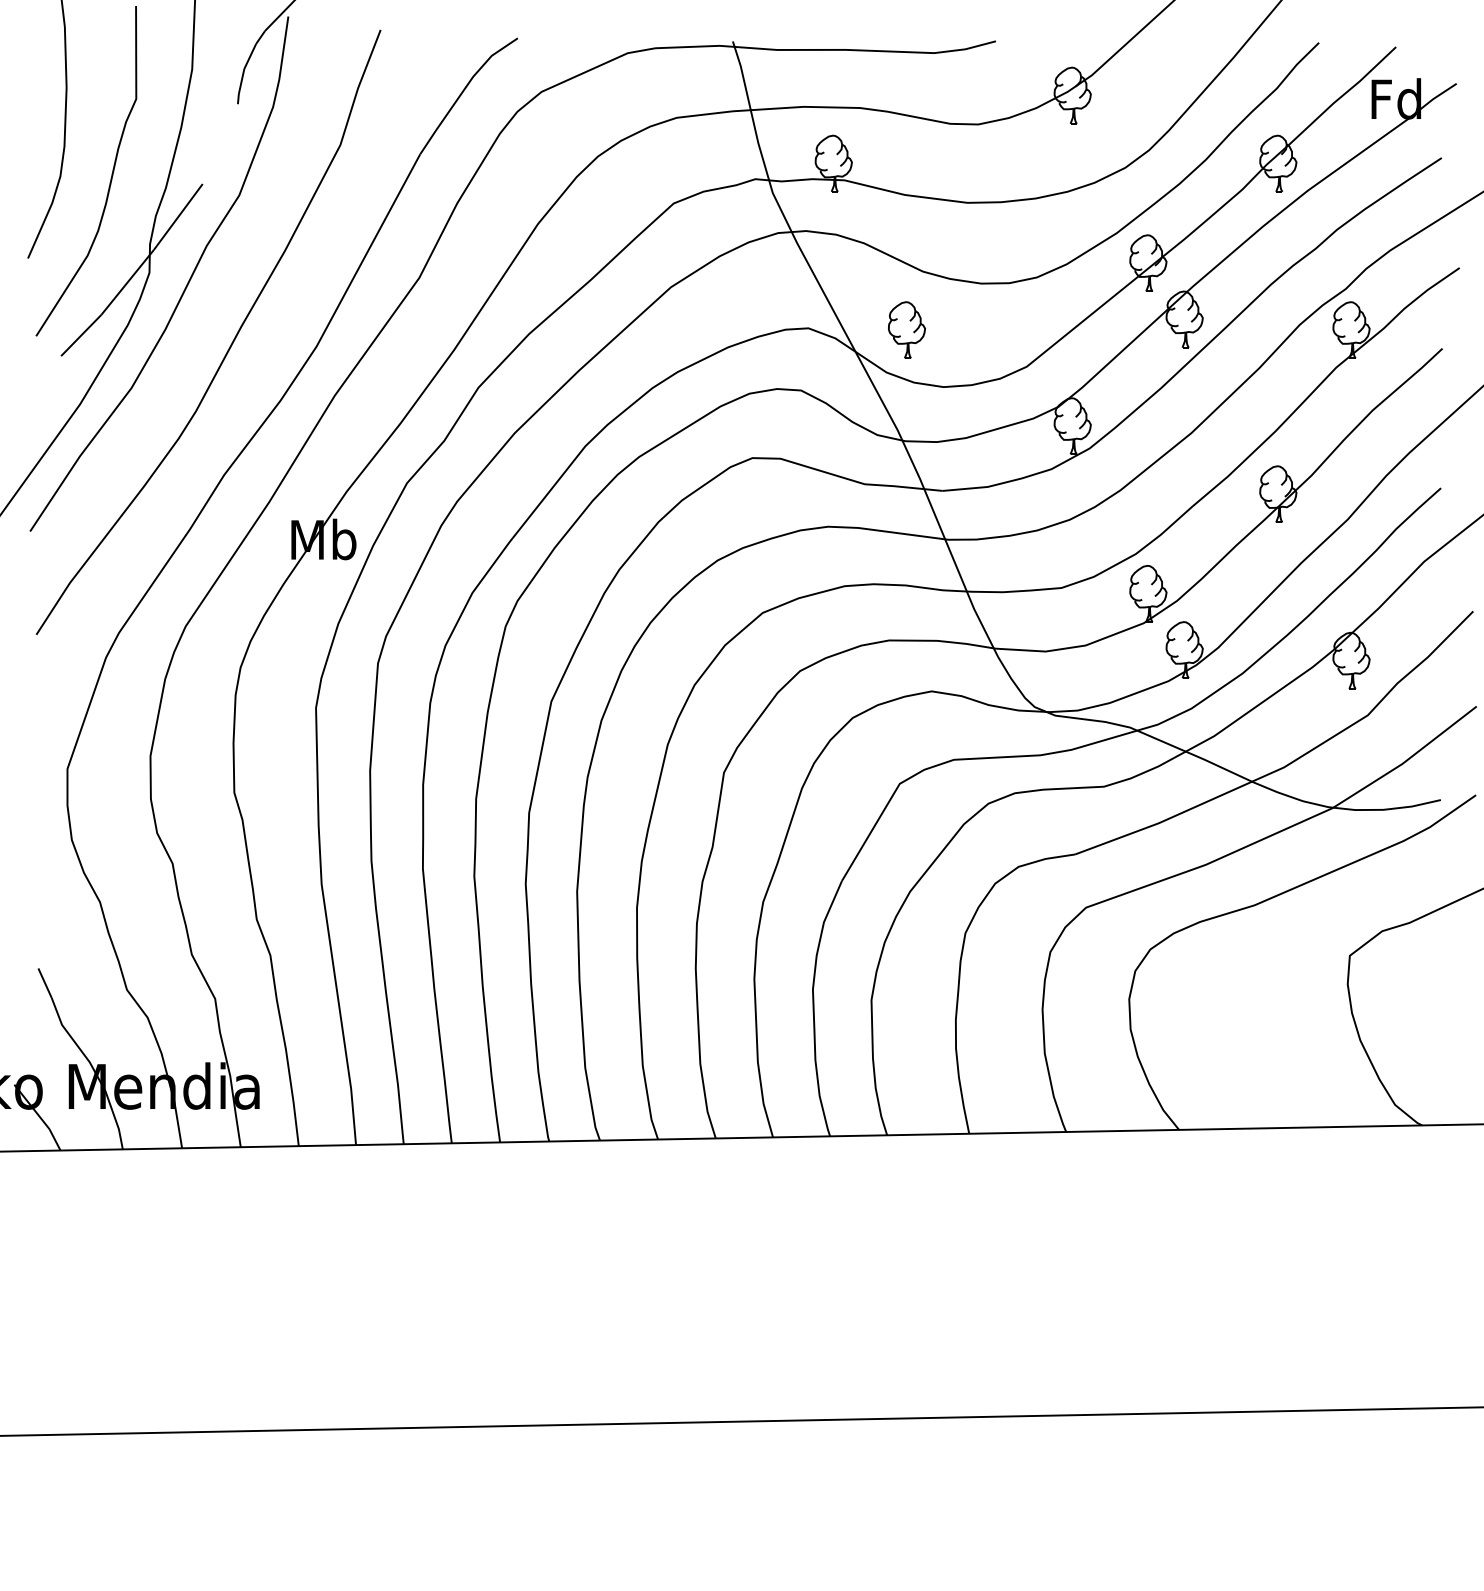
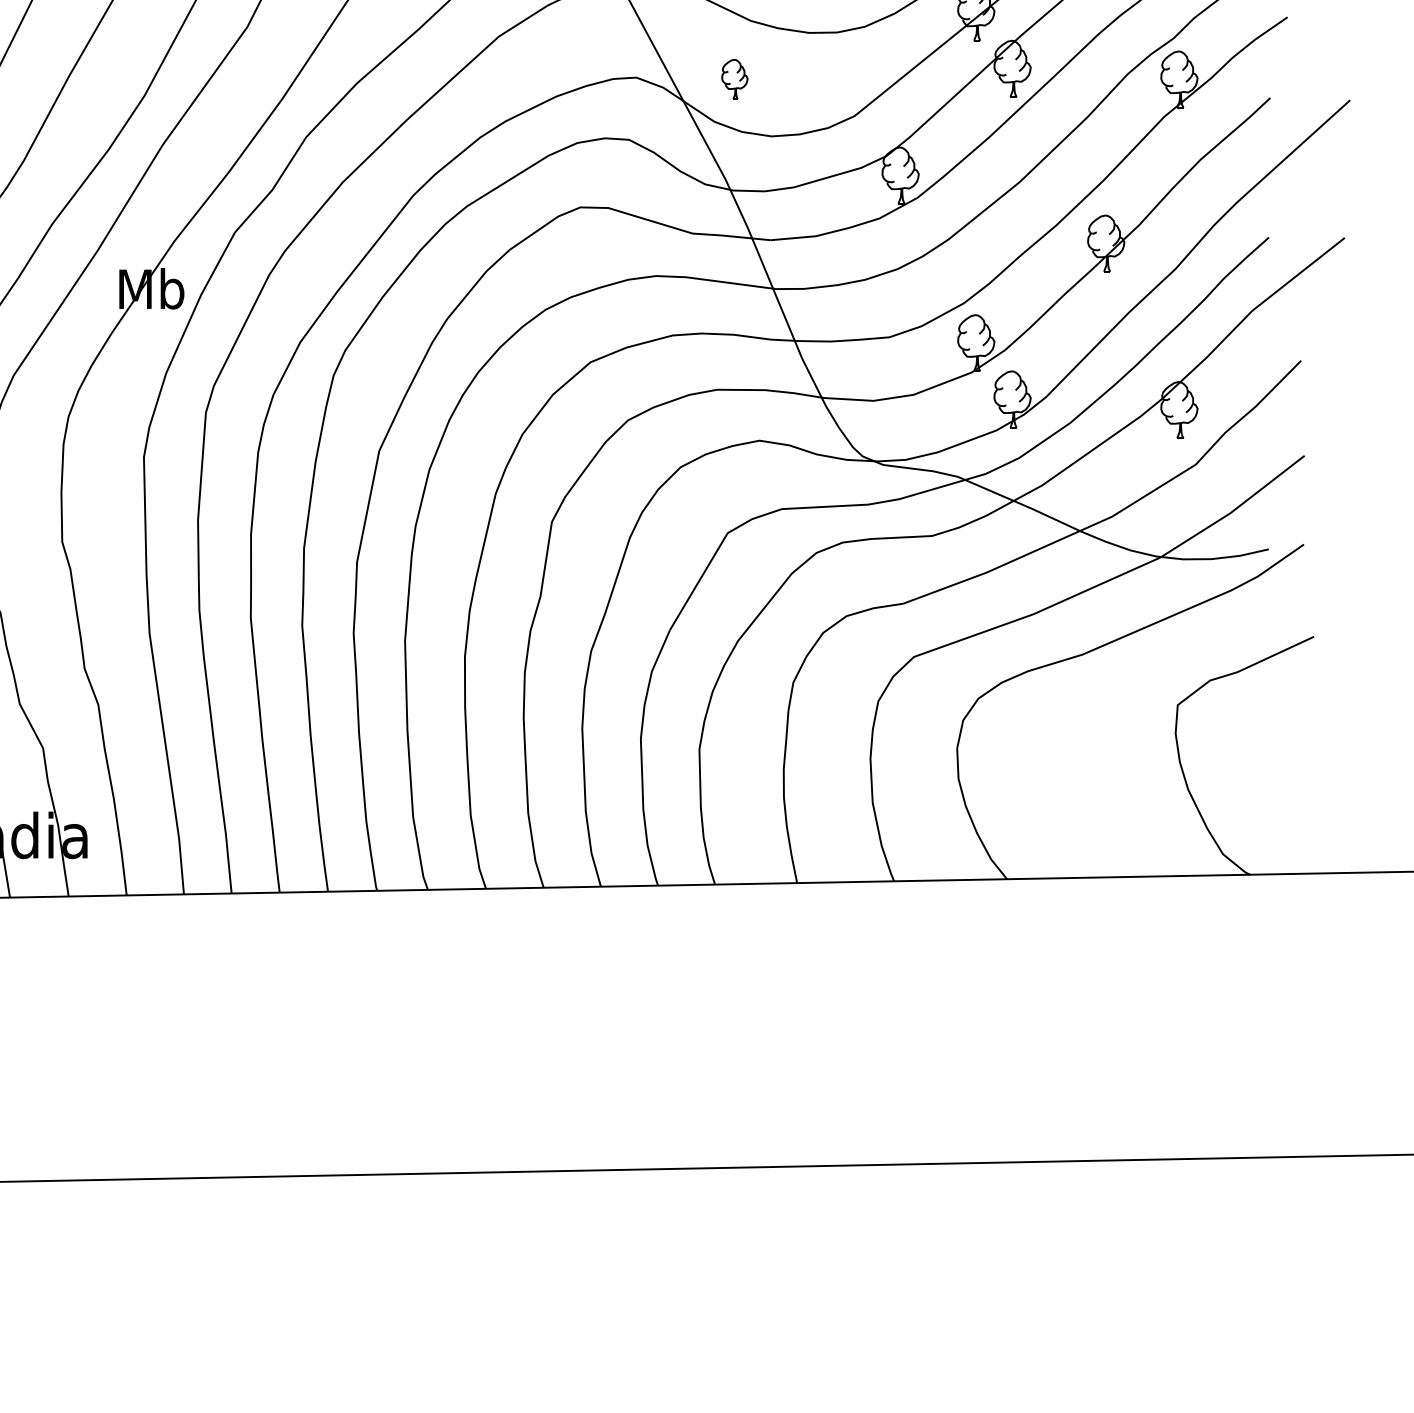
part: (906, 329) -> (734, 78), size x0.7

